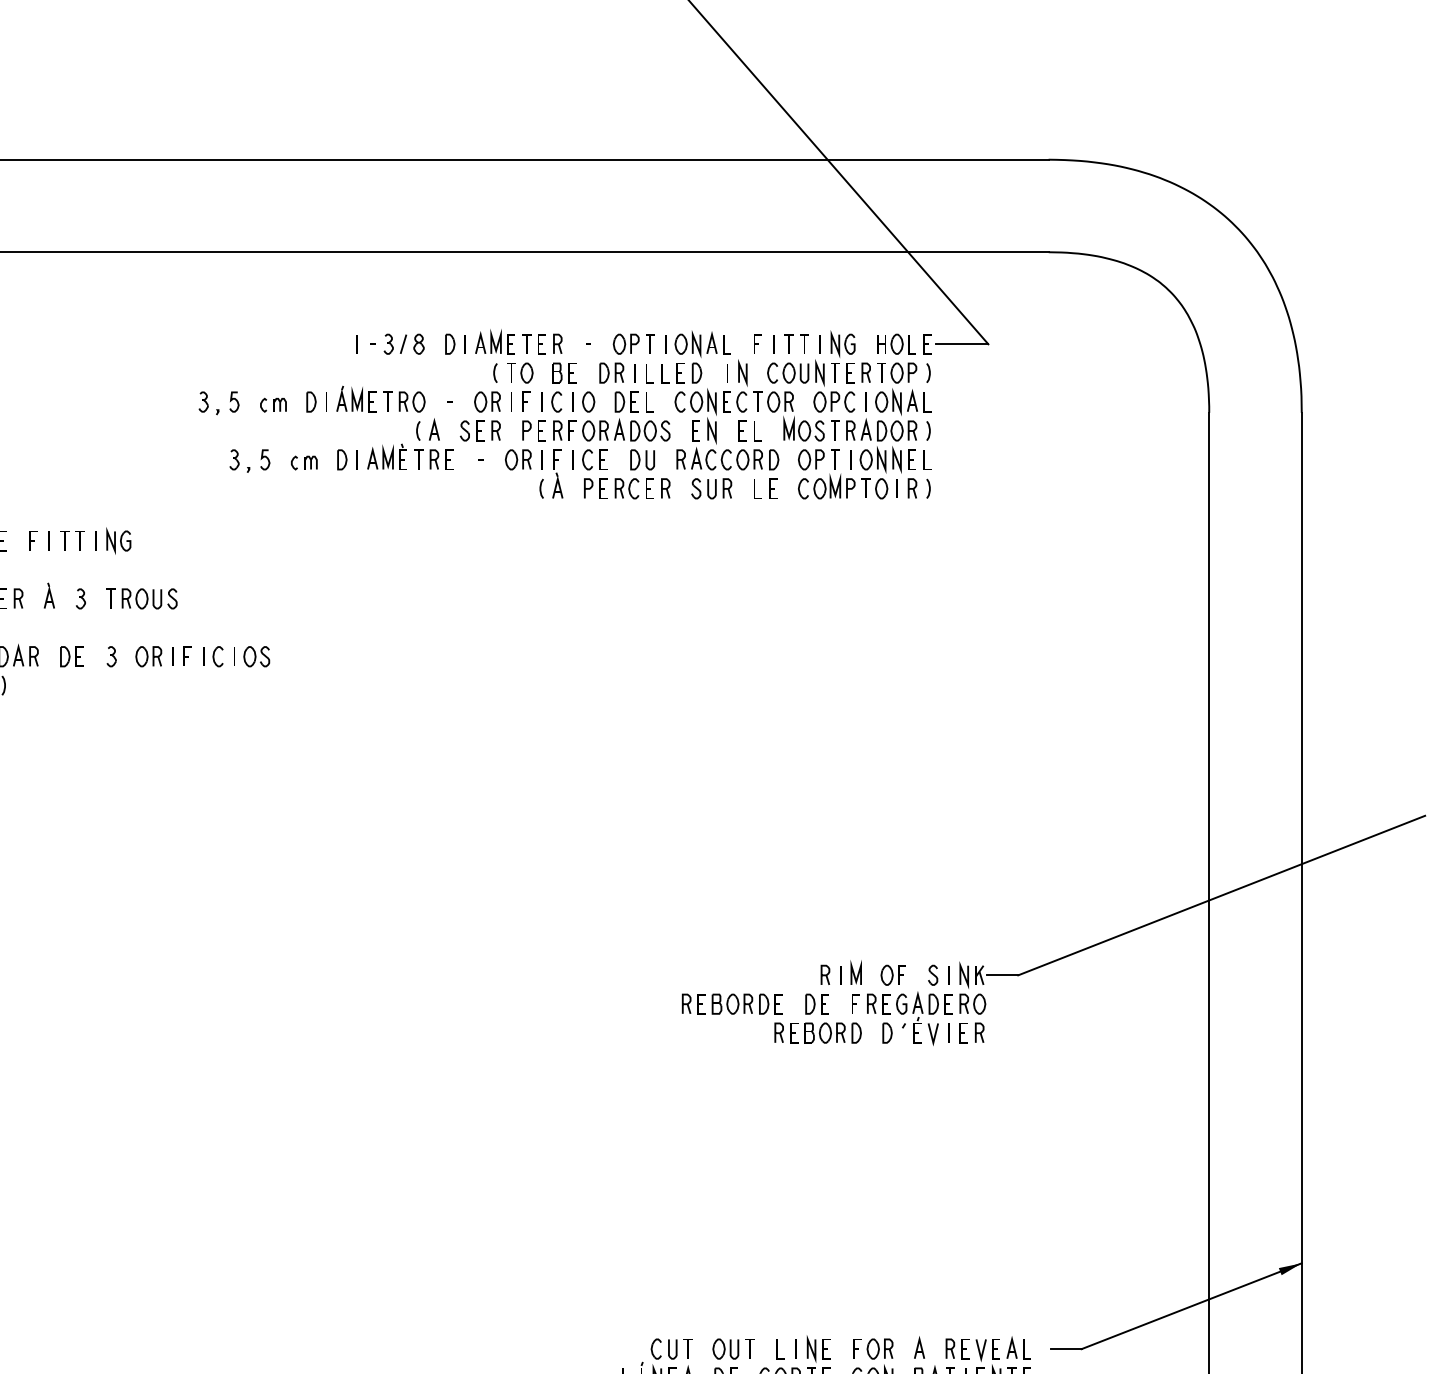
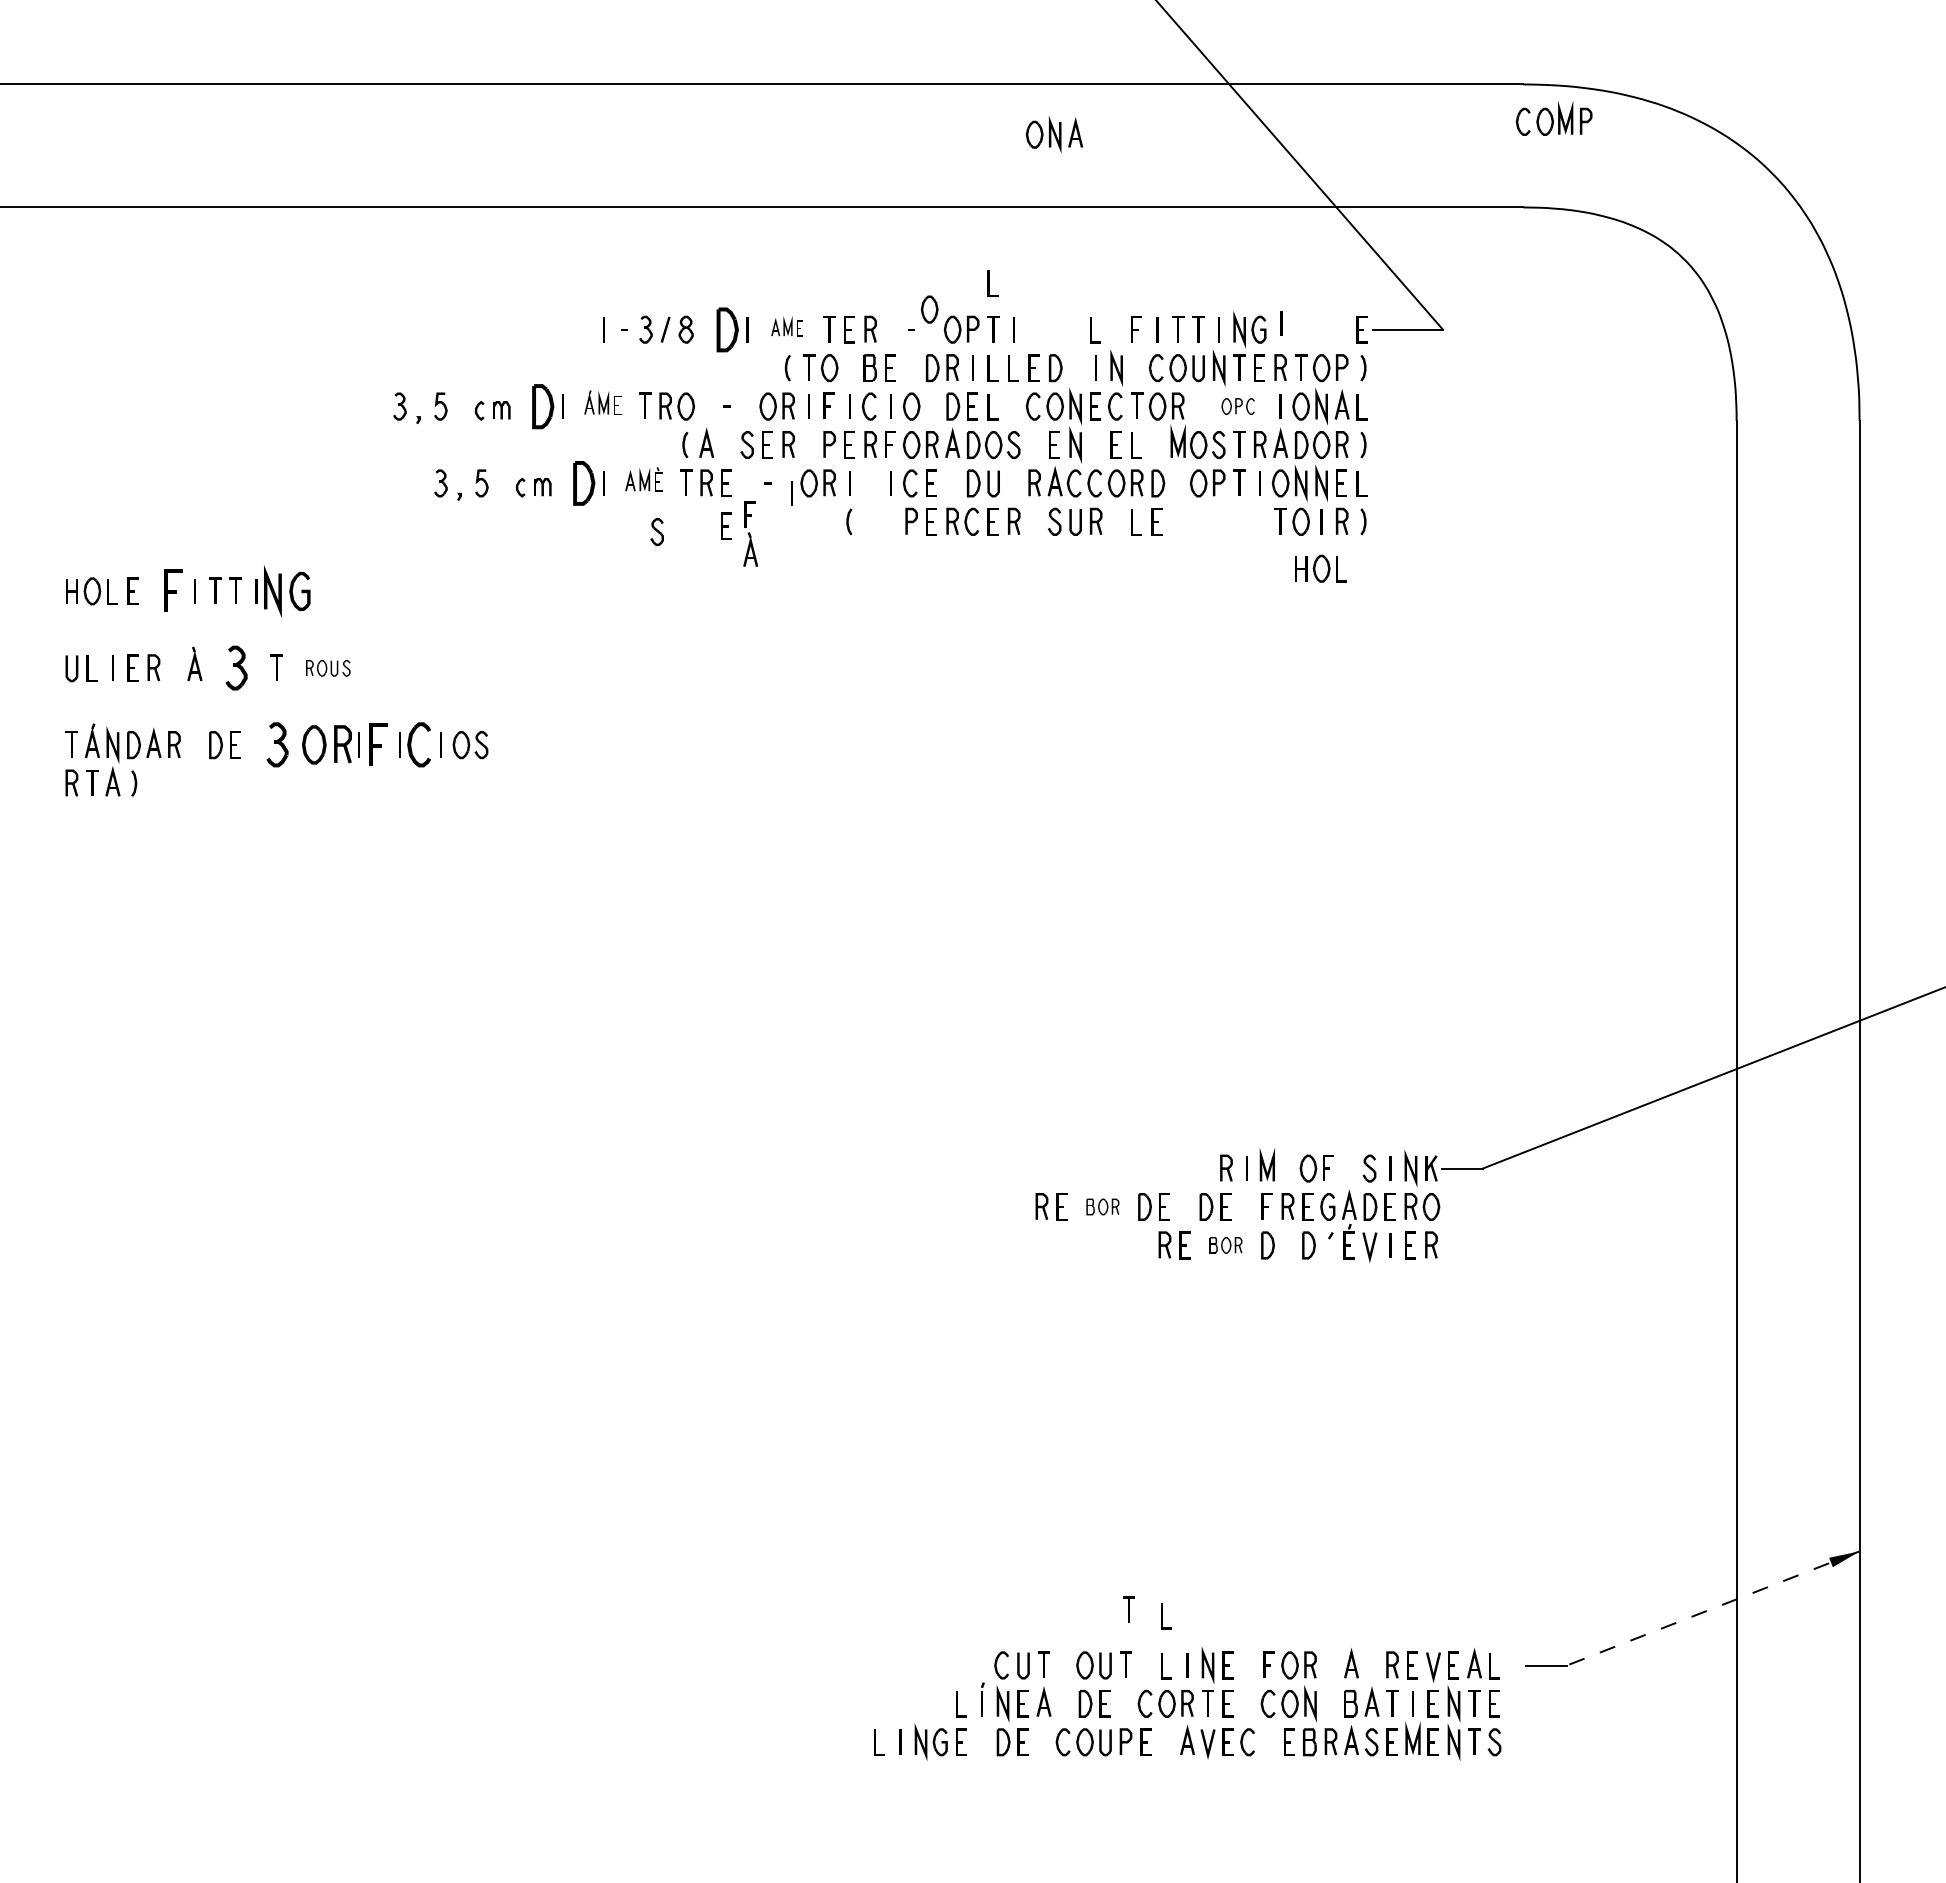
line: (647, 309) -> (989, 283), added
part: (602, 329) -> (929, 309), added
line: (866, 339) -> (1281, 323), added
part: (494, 341) -> (786, 326), size x0.6
part: (450, 344) -> (727, 329), size x1.6
part: (695, 344) -> (1053, 134), moved
part: (896, 344) -> (1320, 568), moved
part: (356, 398) -> (602, 402), size x0.7
part: (311, 402) -> (543, 406), size x1.6
part: (833, 402) -> (1237, 406), size x0.6
part: (386, 456) -> (643, 479), size x0.7
part: (342, 459) -> (584, 483), size x1.6
line: (498, 467) -> (791, 493), added
part: (557, 473) -> (750, 533), moved
part: (826, 486) -> (1553, 118), moved
part: (449, 491) -> (726, 525), added
part: (396, 496) -> (656, 531), added
part: (33, 540) -> (173, 590), size x1.6
part: (118, 540) -> (286, 590), size x1.4
part: (80, 599) -> (236, 668), size x1.6
part: (149, 599) -> (328, 668), size x0.6
part: (187, 656) -> (378, 744), size x1.6
part: (111, 657) -> (277, 745), size x1.6
part: (148, 657) -> (326, 745), size x1.4
part: (217, 657) -> (418, 745), size x1.6
part: (732, 1003) -> (1102, 1206), size x0.6
part: (824, 1033) -> (1225, 1245), size x0.6
line: (1191, 1306) -> (1712, 1608), solid -> dashed
part: (751, 1307) -> (1128, 1609), added
line: (777, 1312) -> (1162, 1616), added

